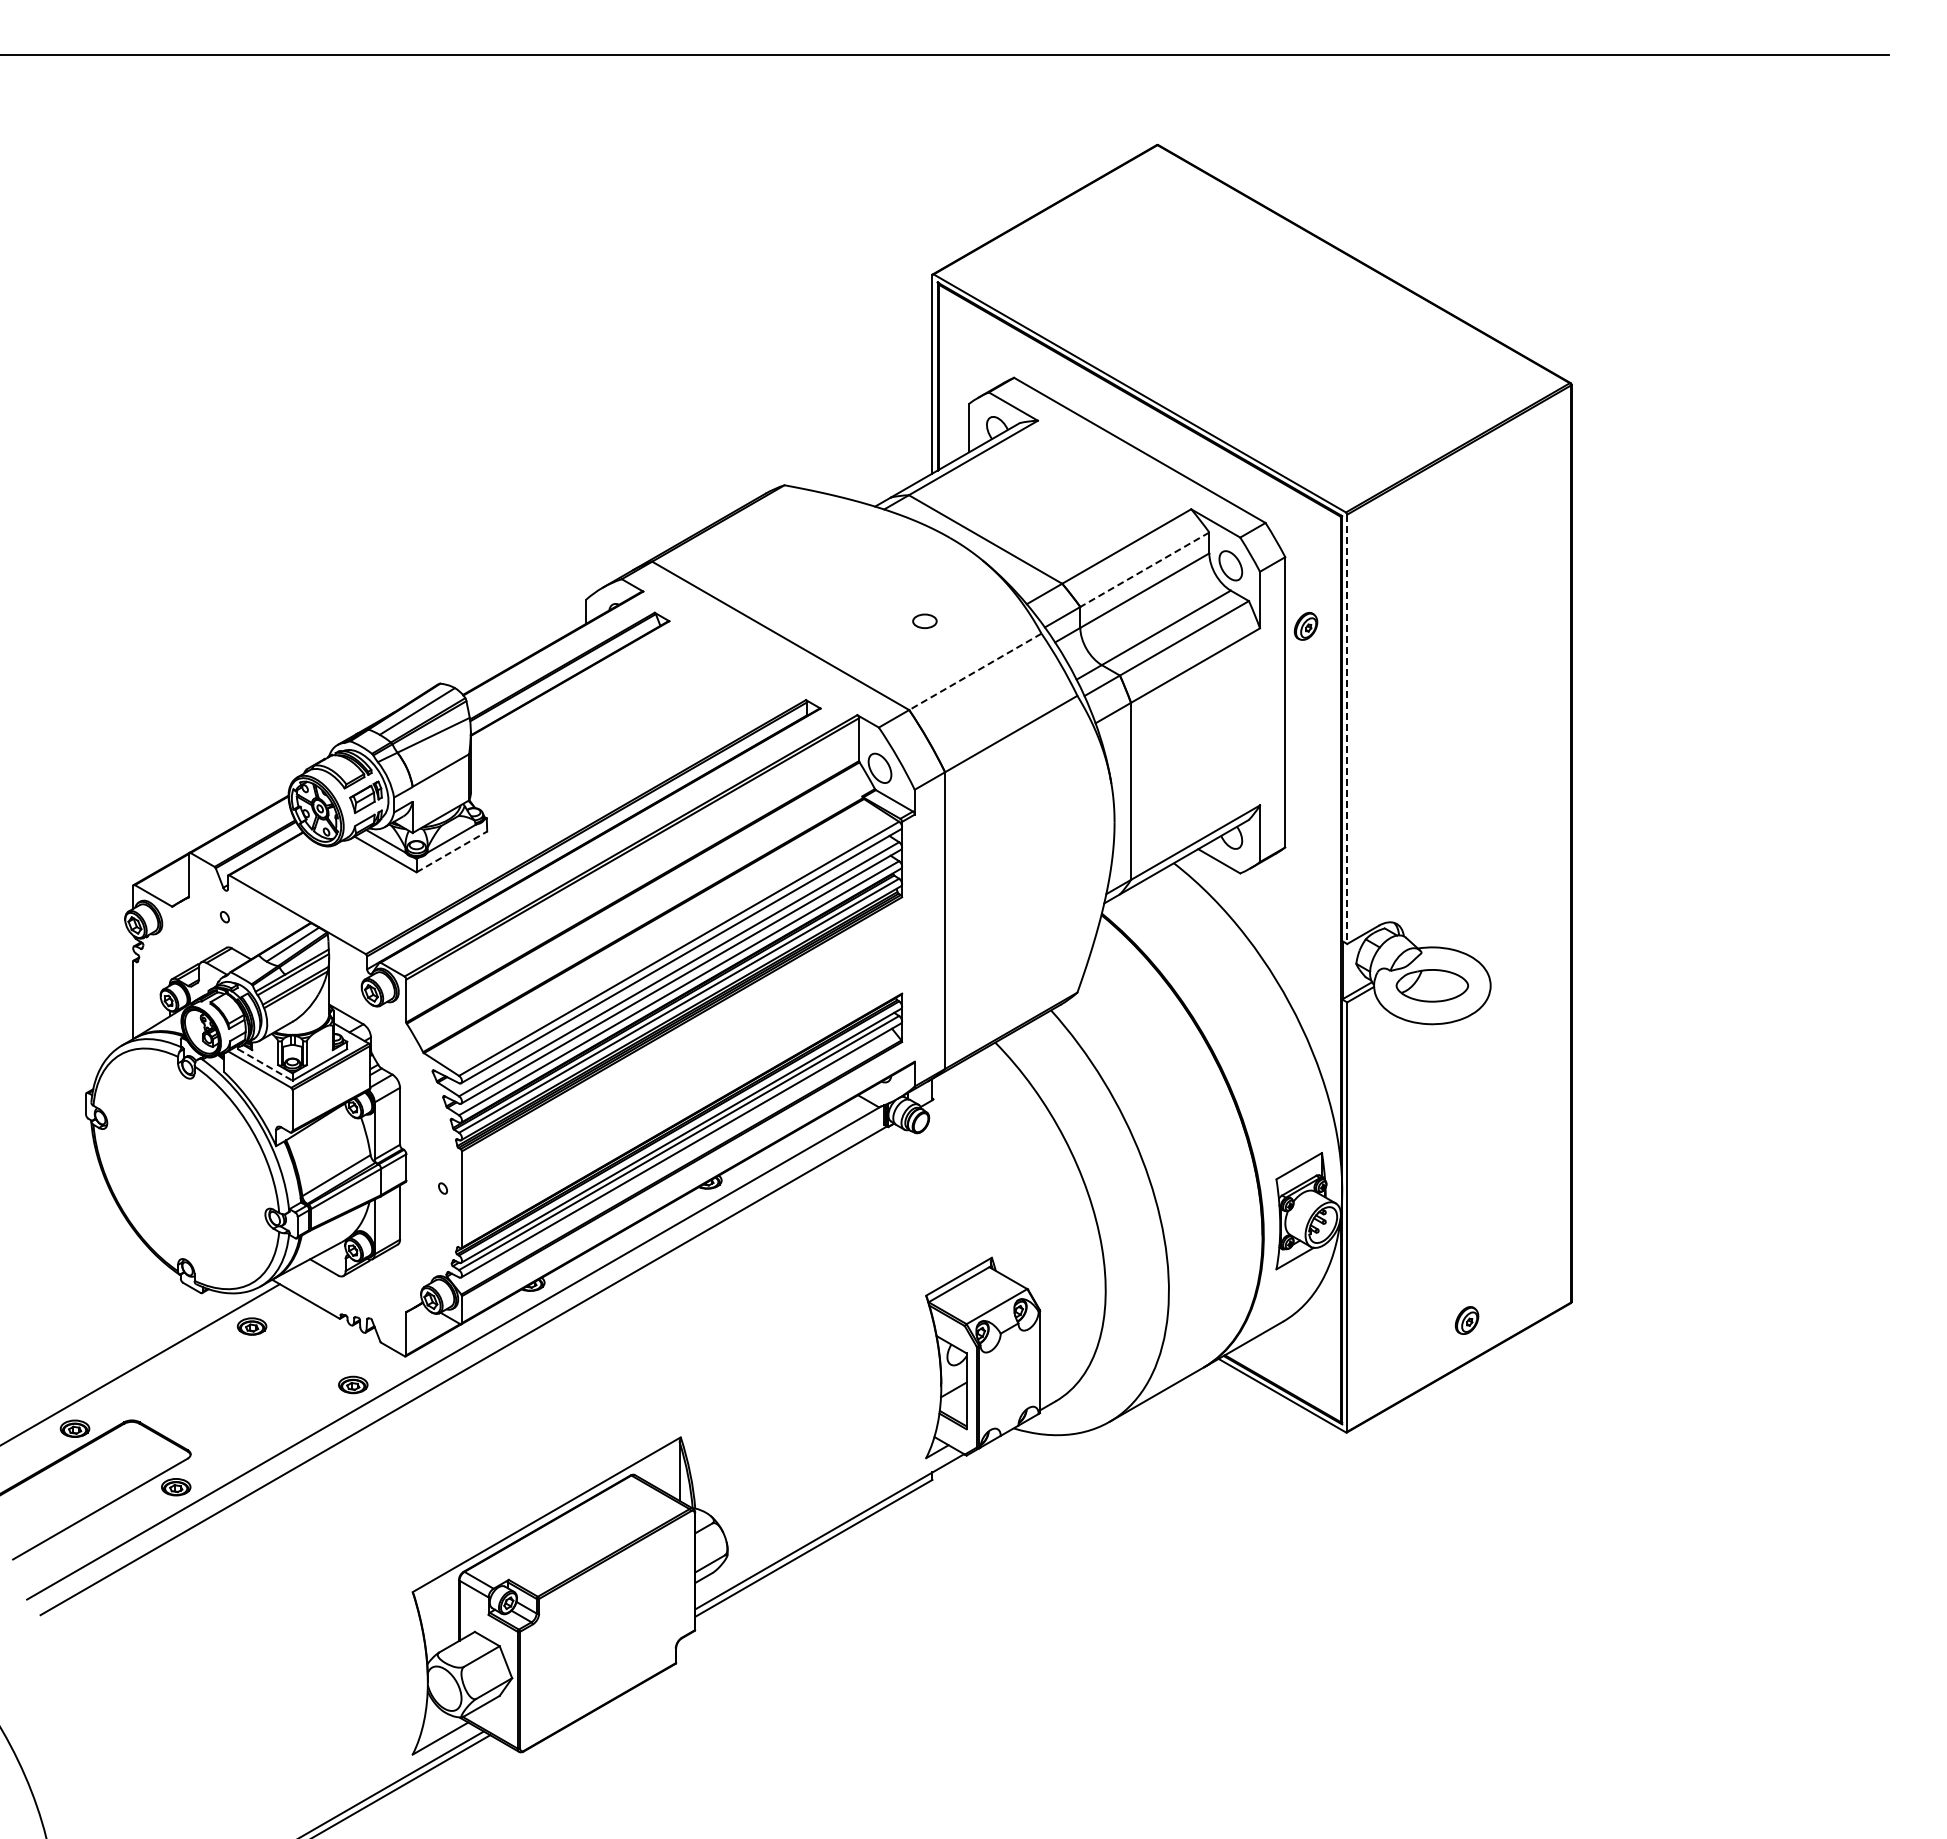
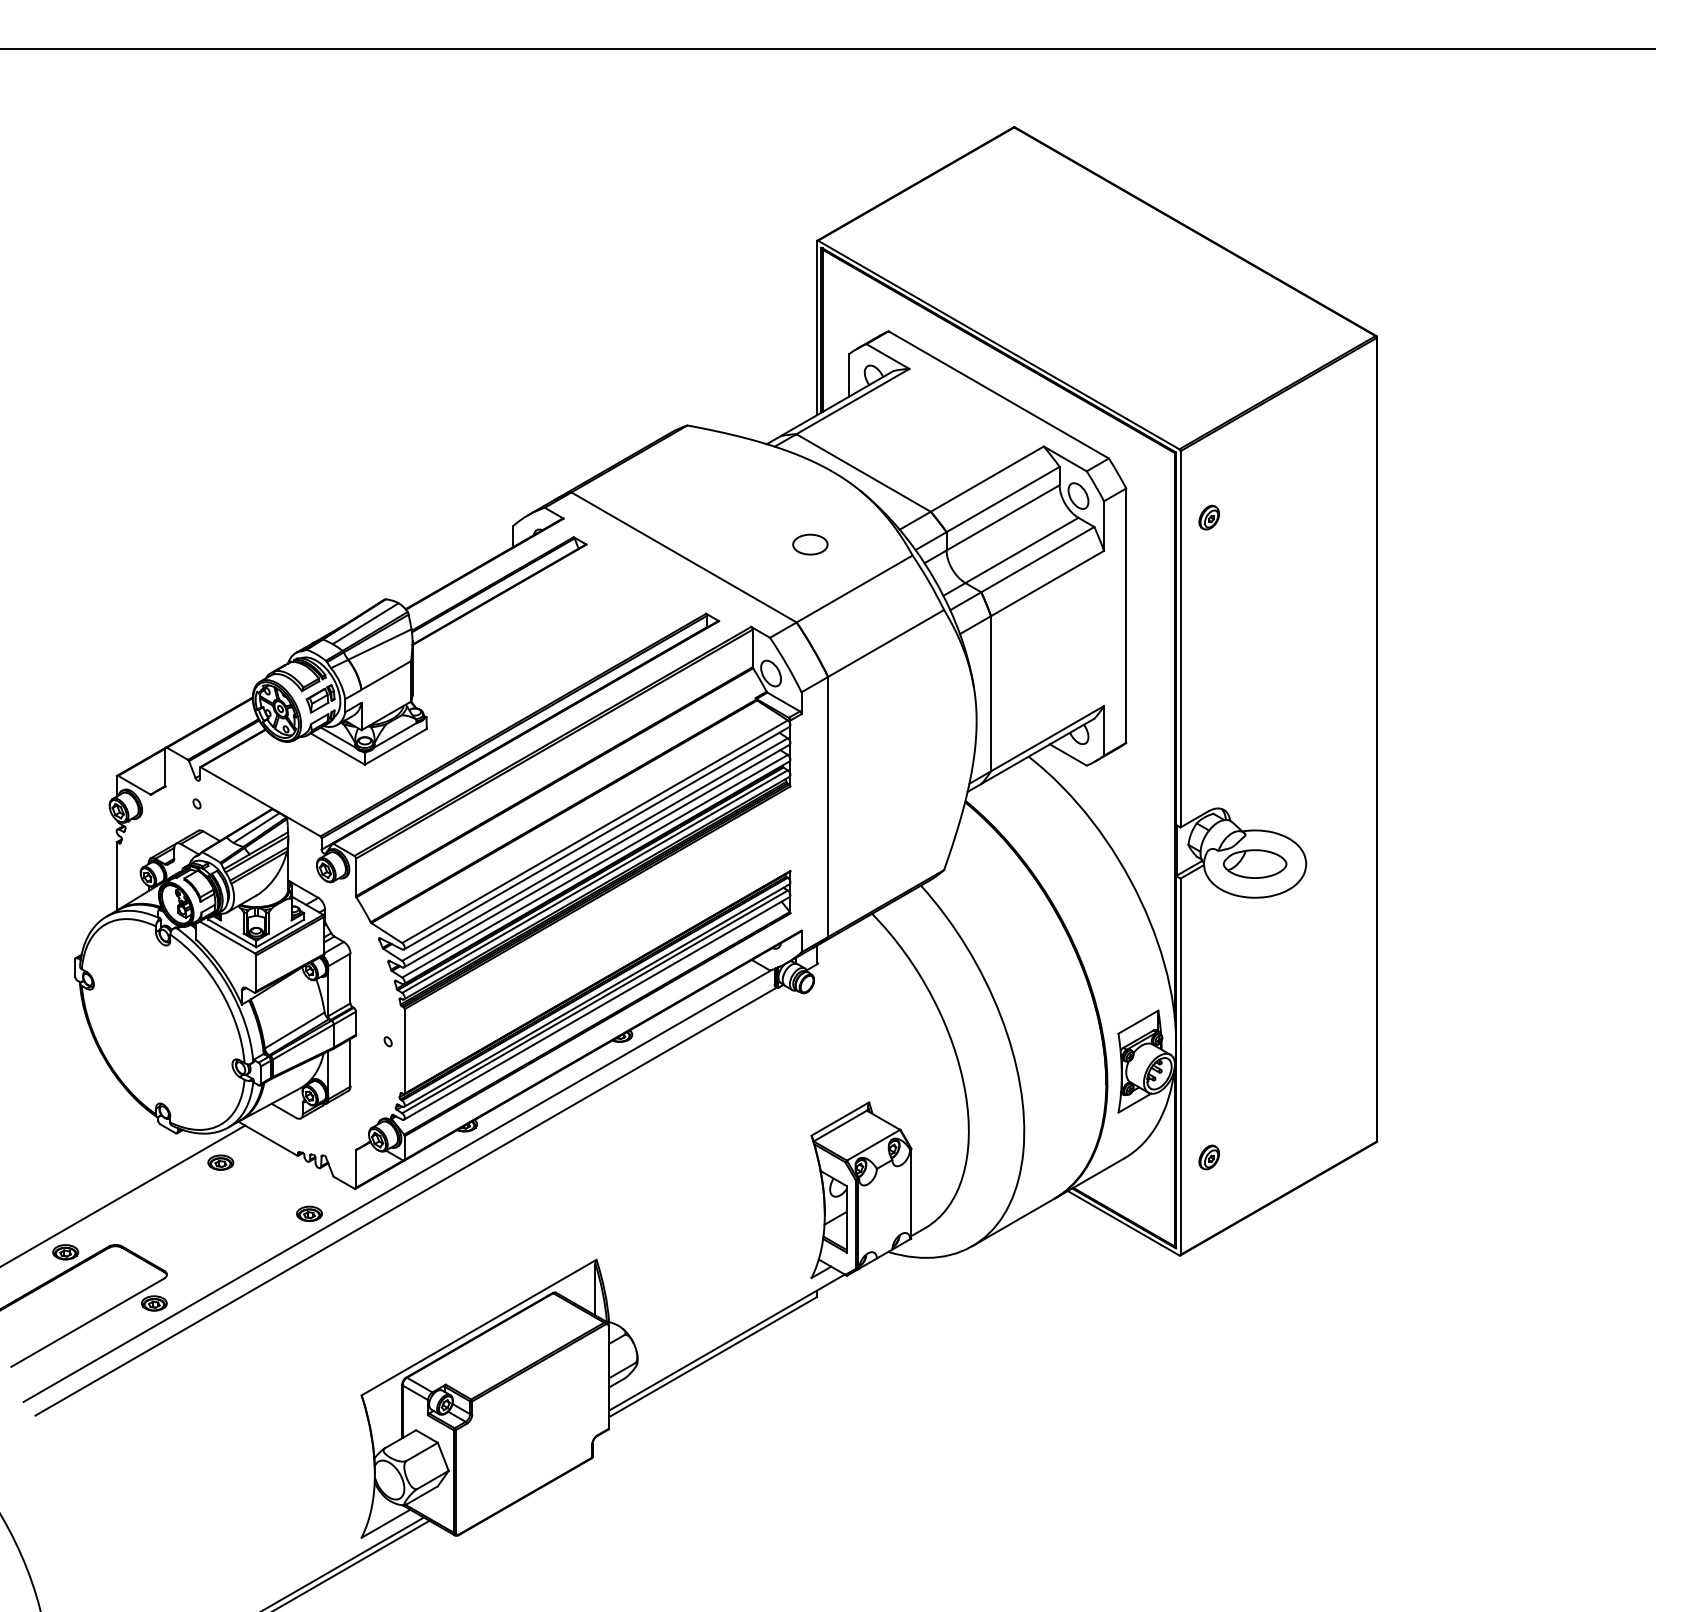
line: (1144, 570) -> (1002, 500), dashed -> solid
part: (924, 621) -> (810, 544), size x1.67
part: (1306, 626) -> (1209, 517), moved
line: (974, 672) -> (853, 589), dashed -> solid
line: (1347, 729) -> (1180, 639), dashed -> solid
line: (451, 851) -> (395, 746), dashed -> solid
line: (265, 1064) -> (232, 933), dashed -> solid
part: (1467, 1320) -> (1209, 1157), moved

